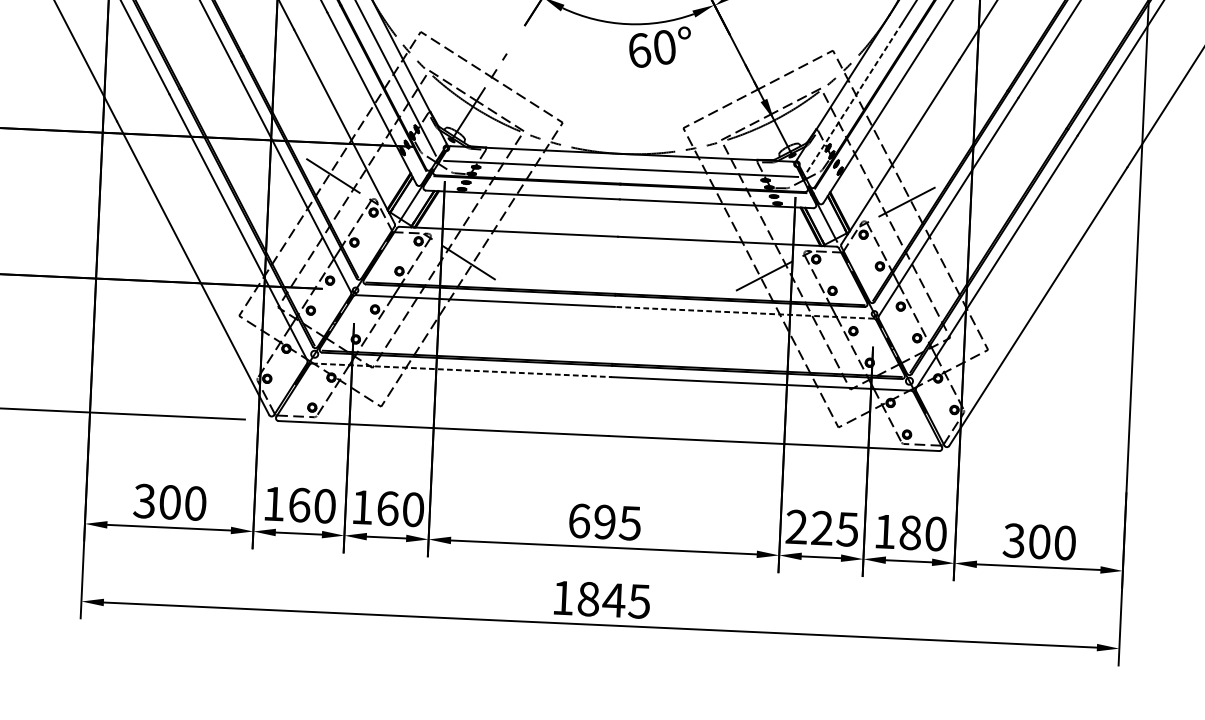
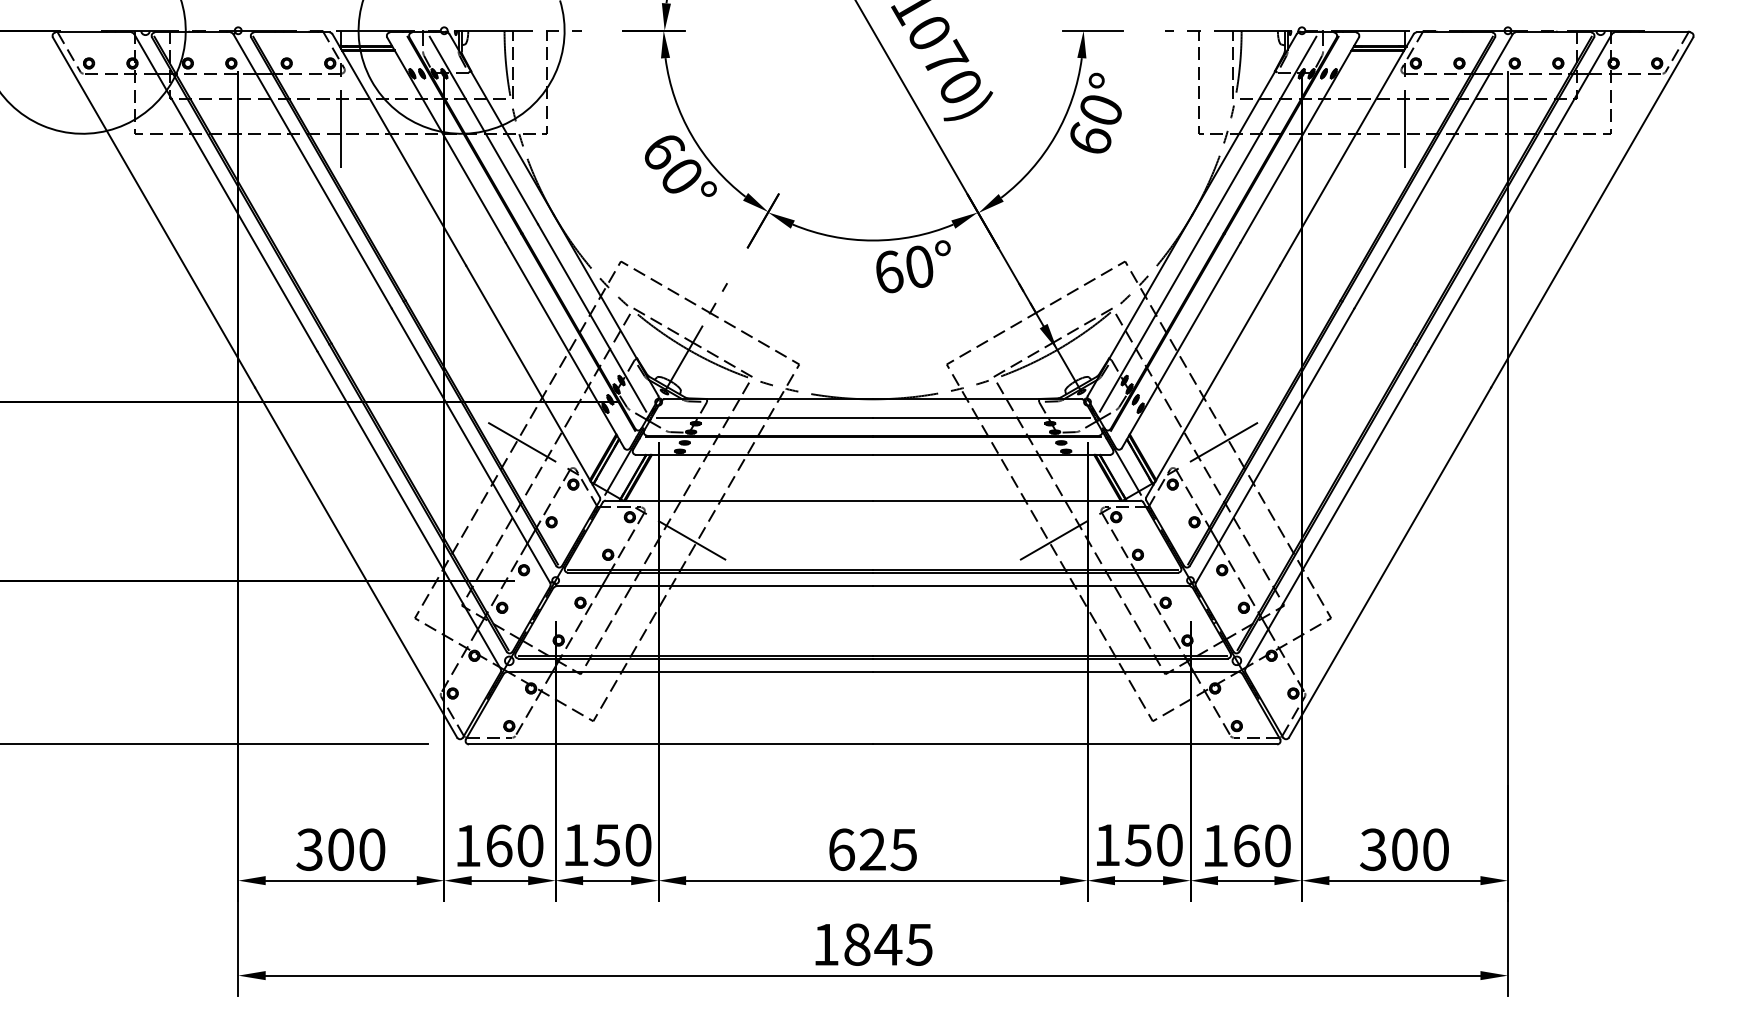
line: (854, 98) -> (1153, 318), dashed -> solid
line: (744, 312) -> (1031, 586), dashed -> solid
line: (462, 370) -> (690, 672), dashed -> solid
text: (387, 508) -> (606, 845), 160 -> 150
text: (604, 522) -> (872, 850), 695 -> 625
text: (822, 528) -> (1138, 845), 225 -> 150
text: (910, 532) -> (1246, 845), 180 -> 160

